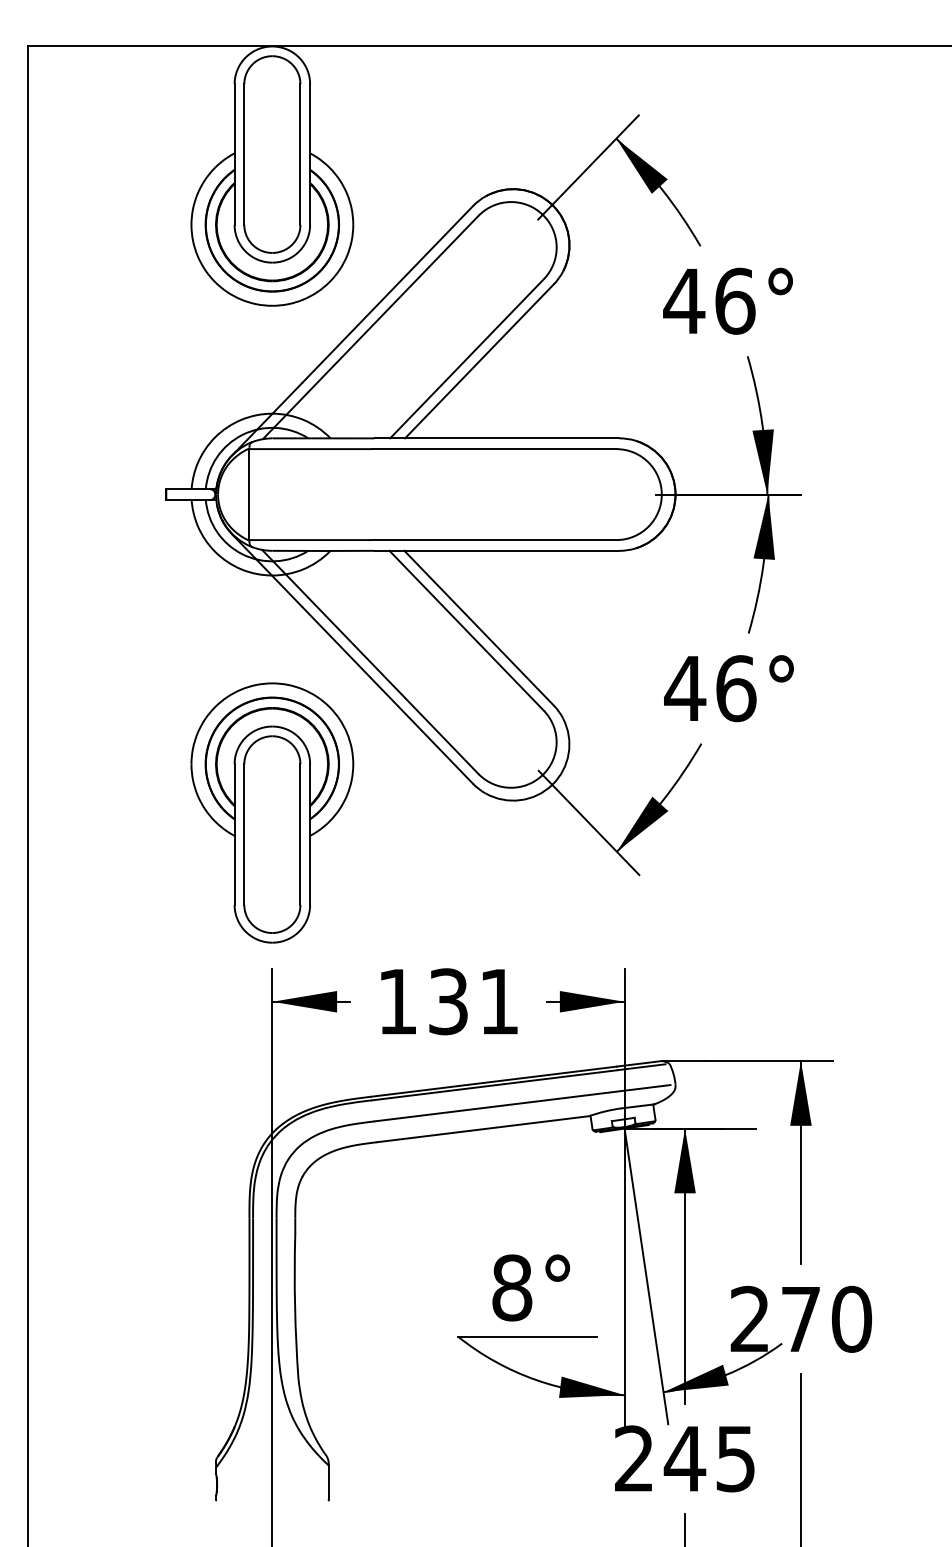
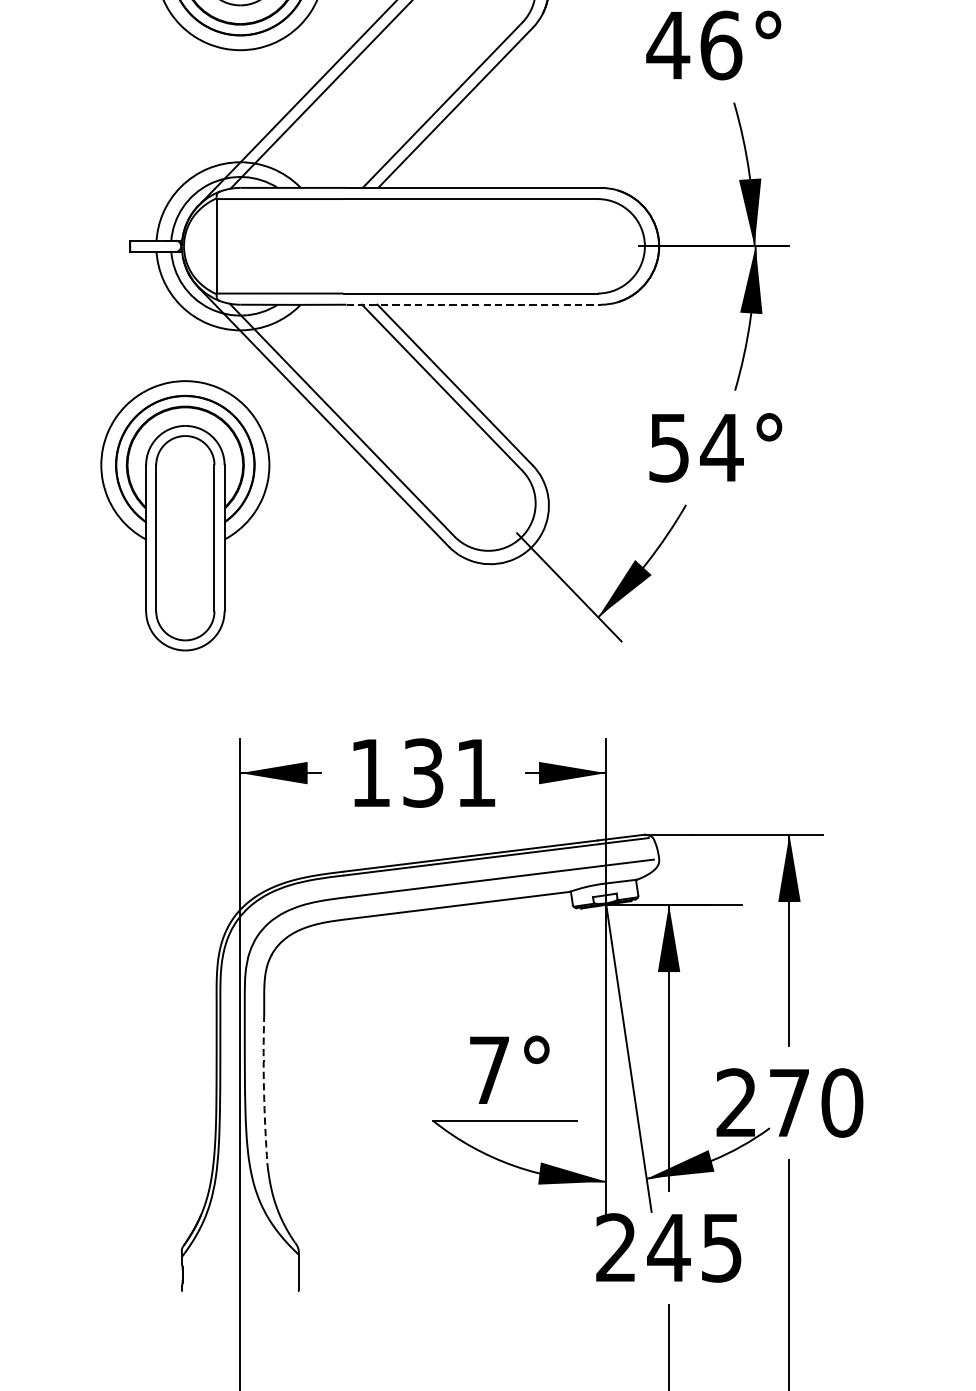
line: (497, 550) -> (474, 304), solid -> dashed
text: (710, 688) -> (695, 447), 46° -> 54°
part: (272, 812) -> (185, 515), moved
text: (512, 1287) -> (489, 1069), 8° -> 7°
arc: (295, 1306) -> (264, 1089), solid -> dashed

